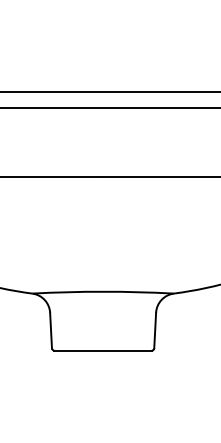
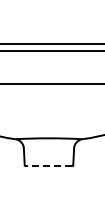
line: (102, 351) -> (48, 166), solid -> dashed

